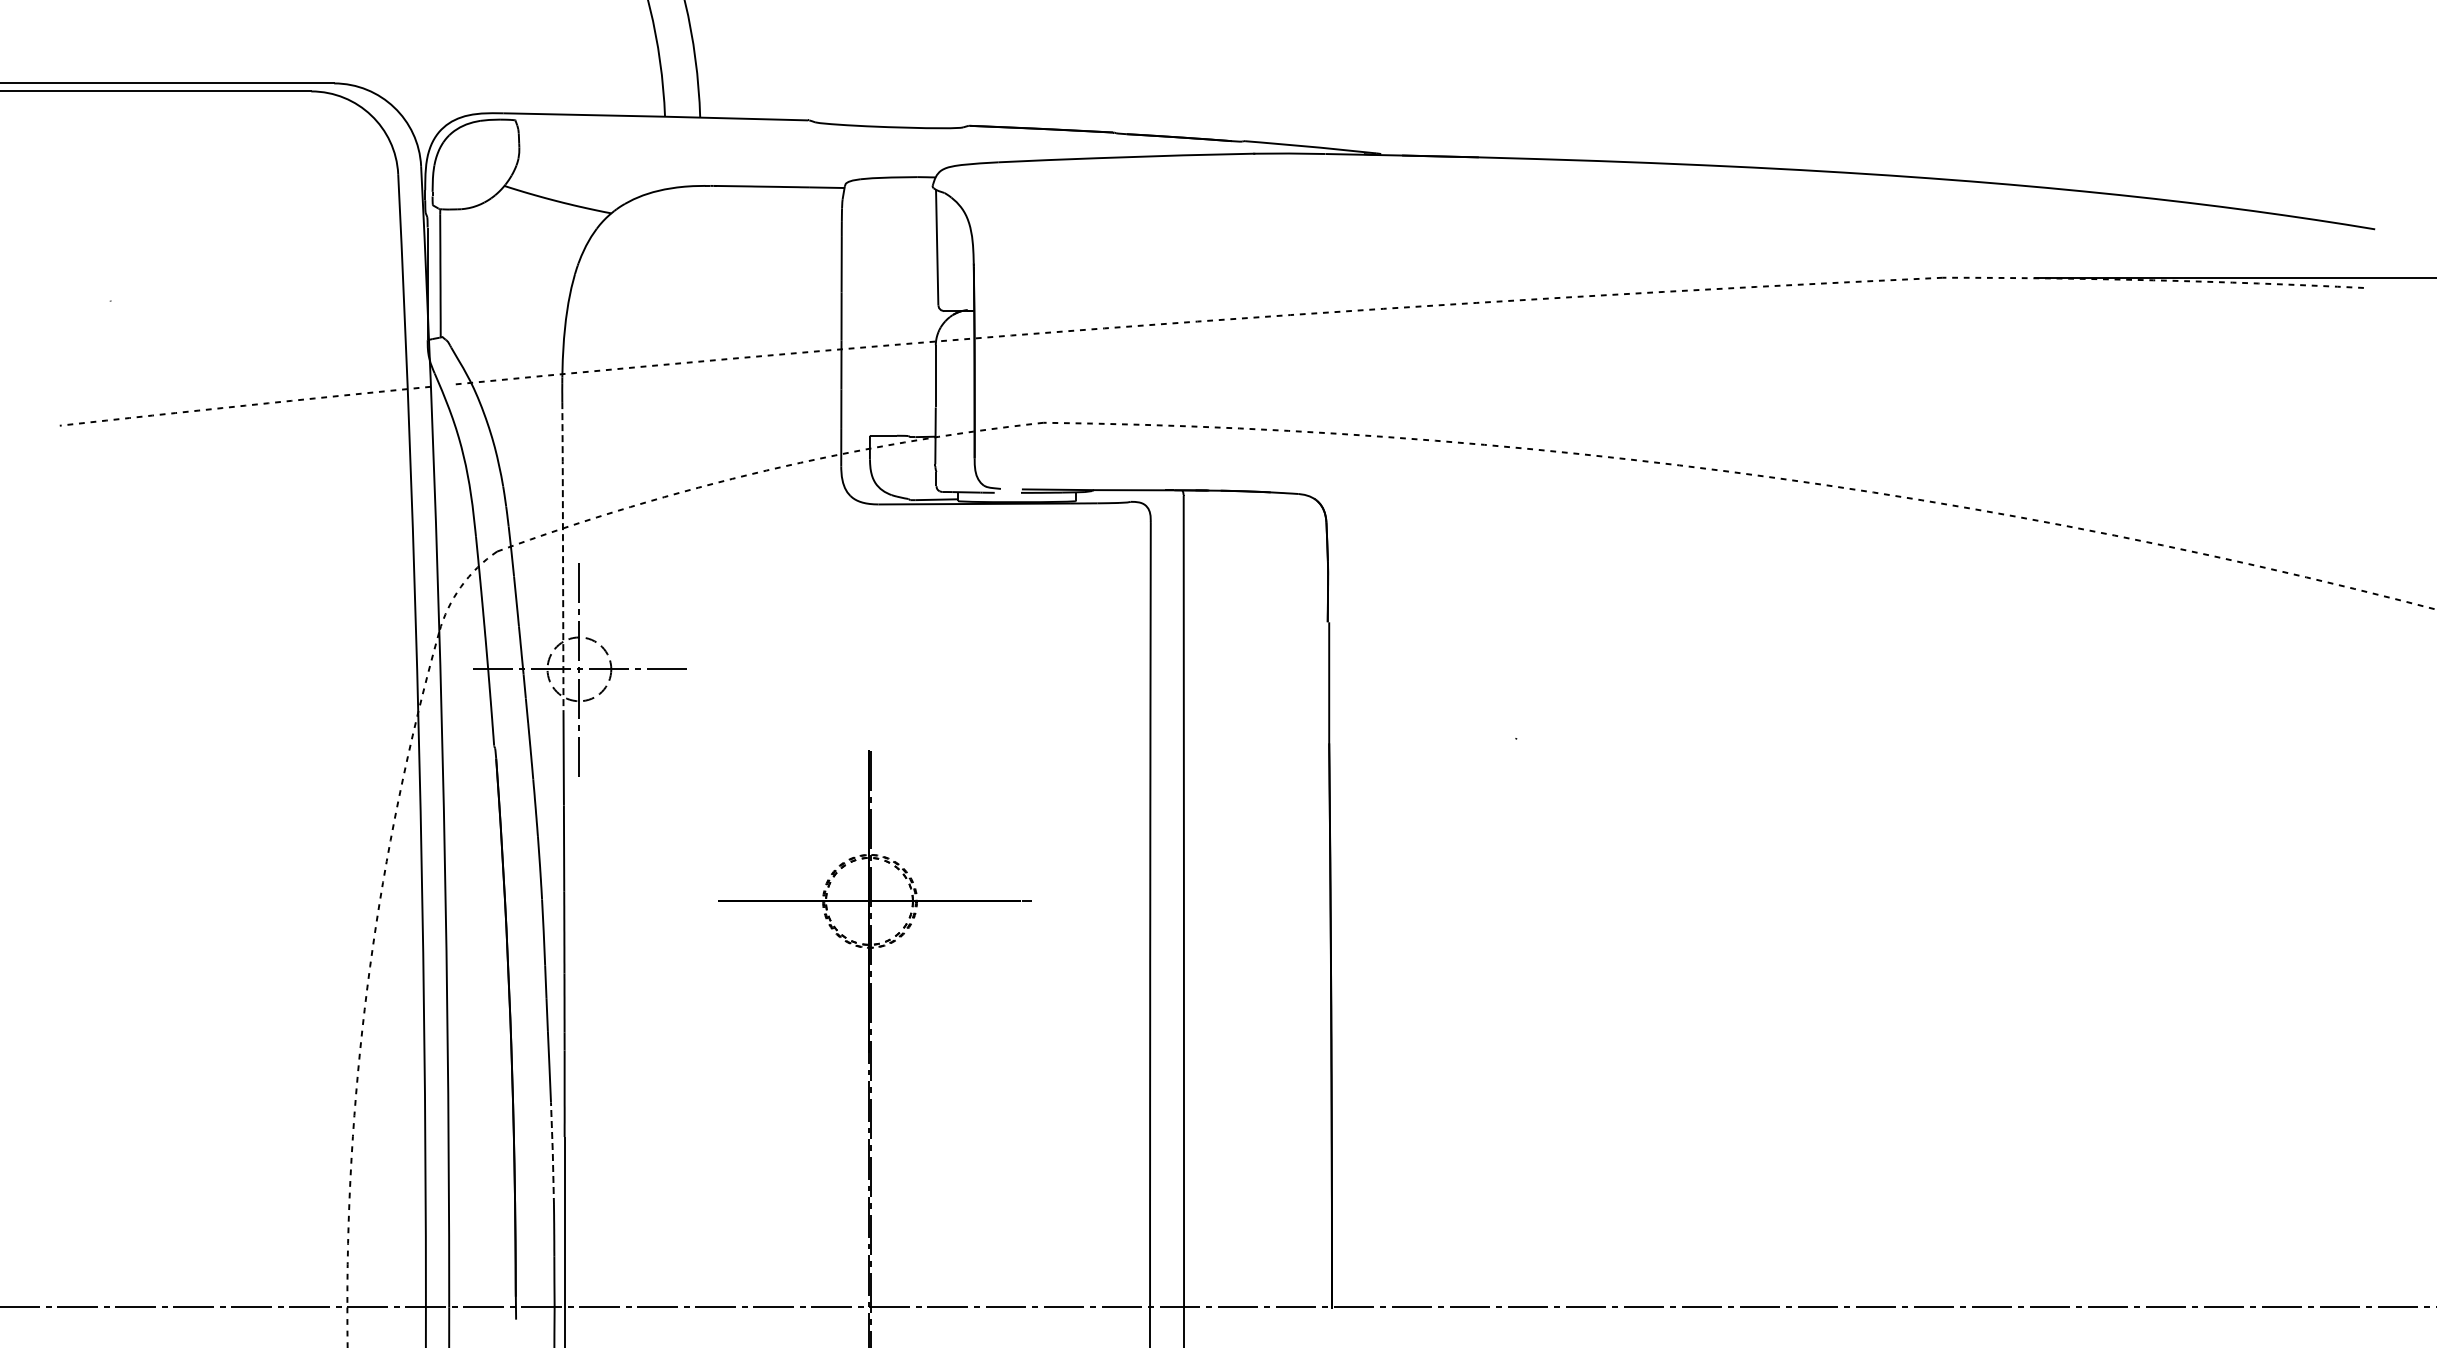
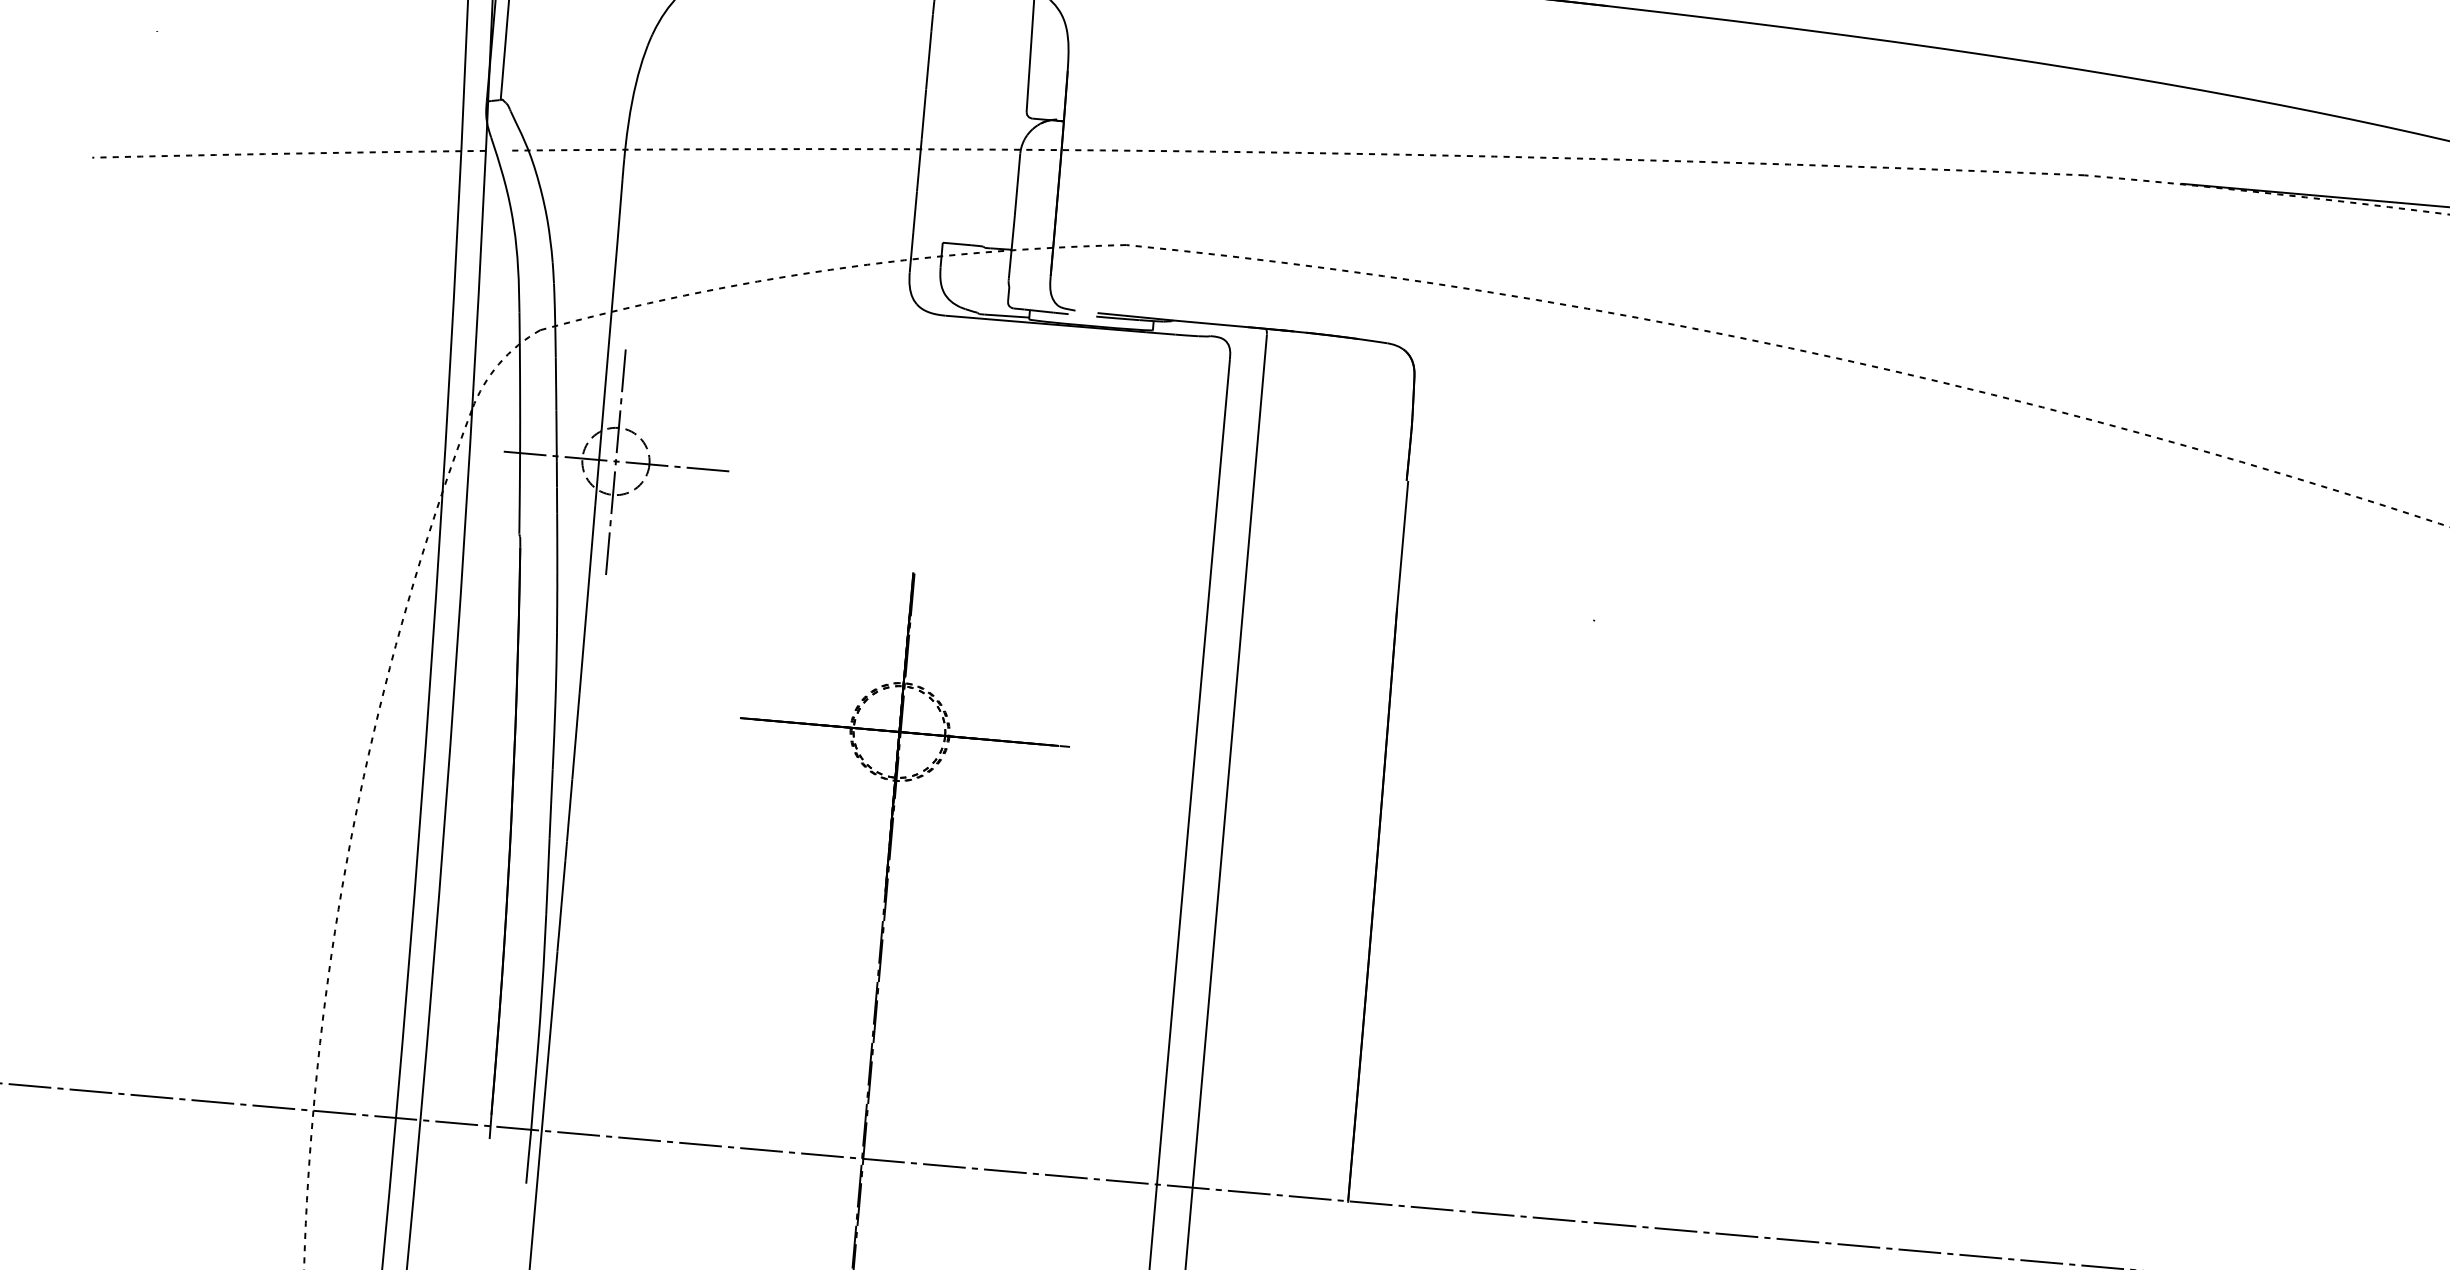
line: (563, 556) -> (609, 341), dashed -> solid
line: (552, 1153) -> (543, 967), dashed -> solid

